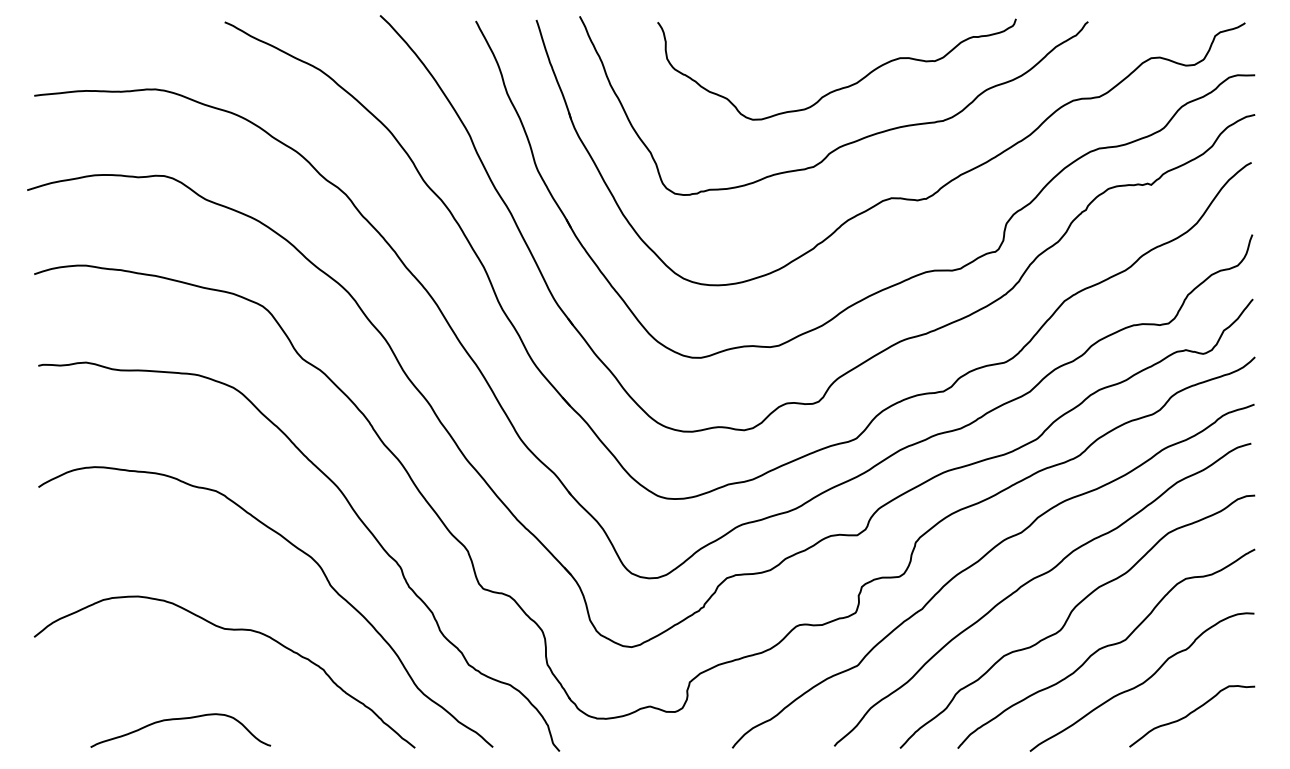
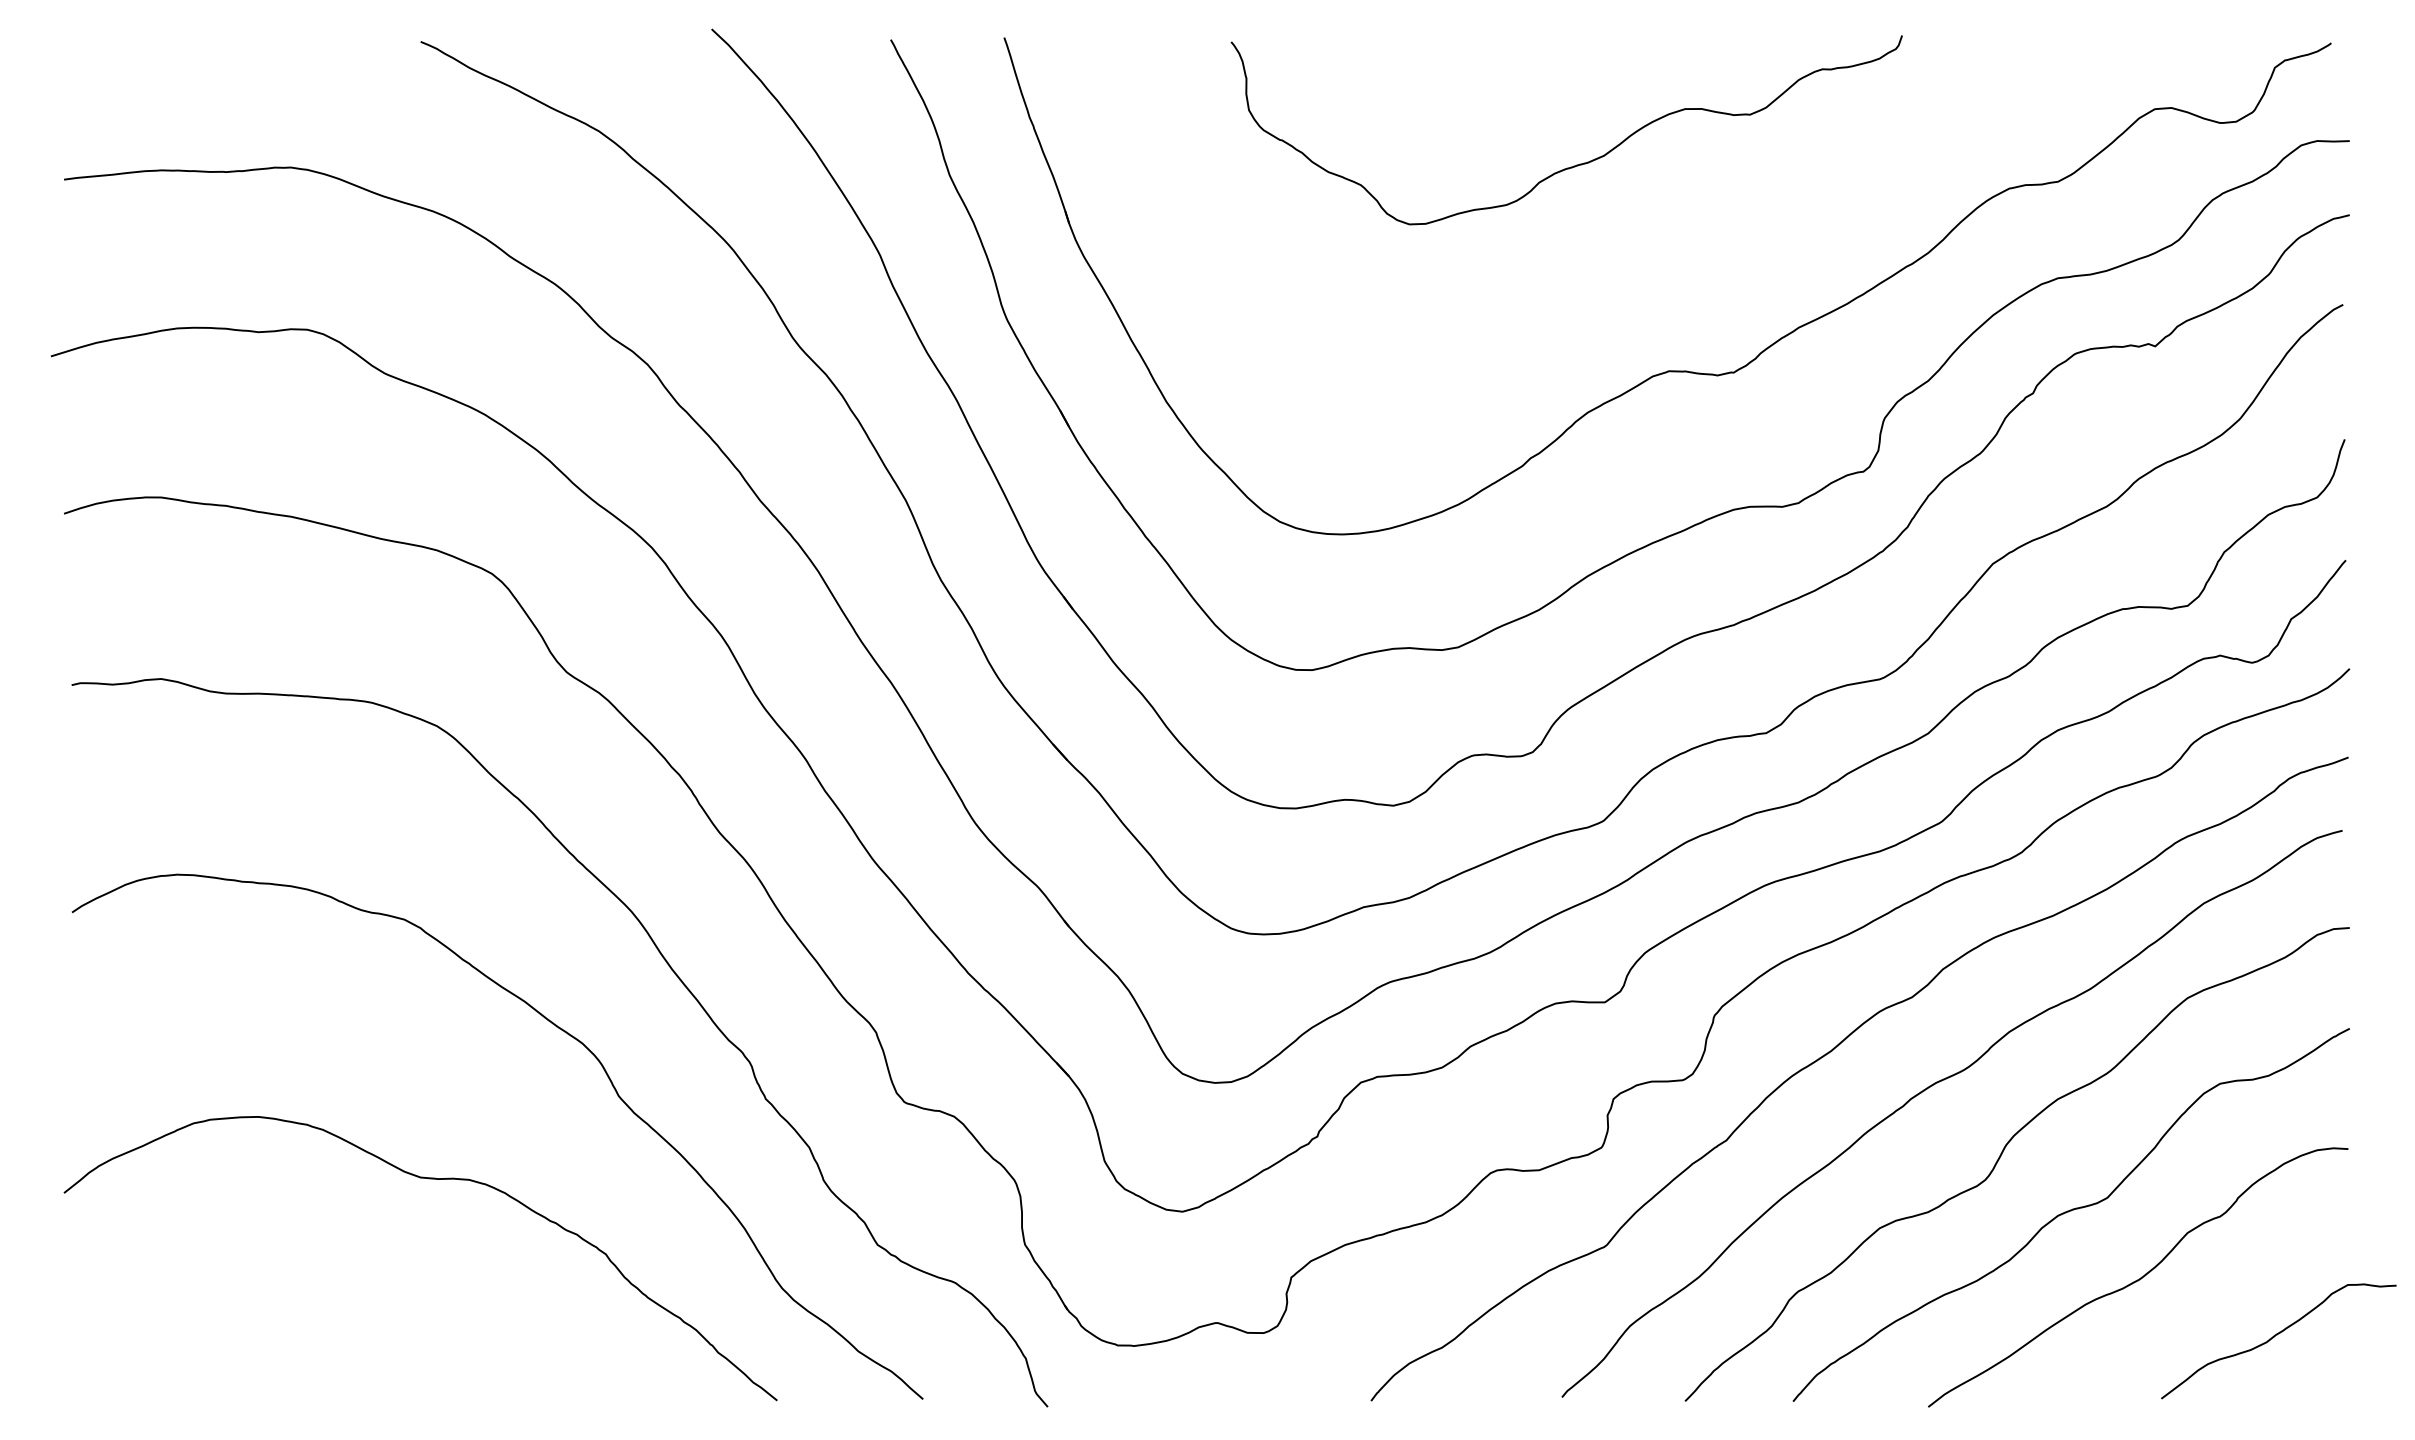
curve: (848, 142) -> (1588, 266), removed
curve: (1190, 714) -> (2275, 1337), moved
curve: (180, 719) -> (337, 1347), removed

